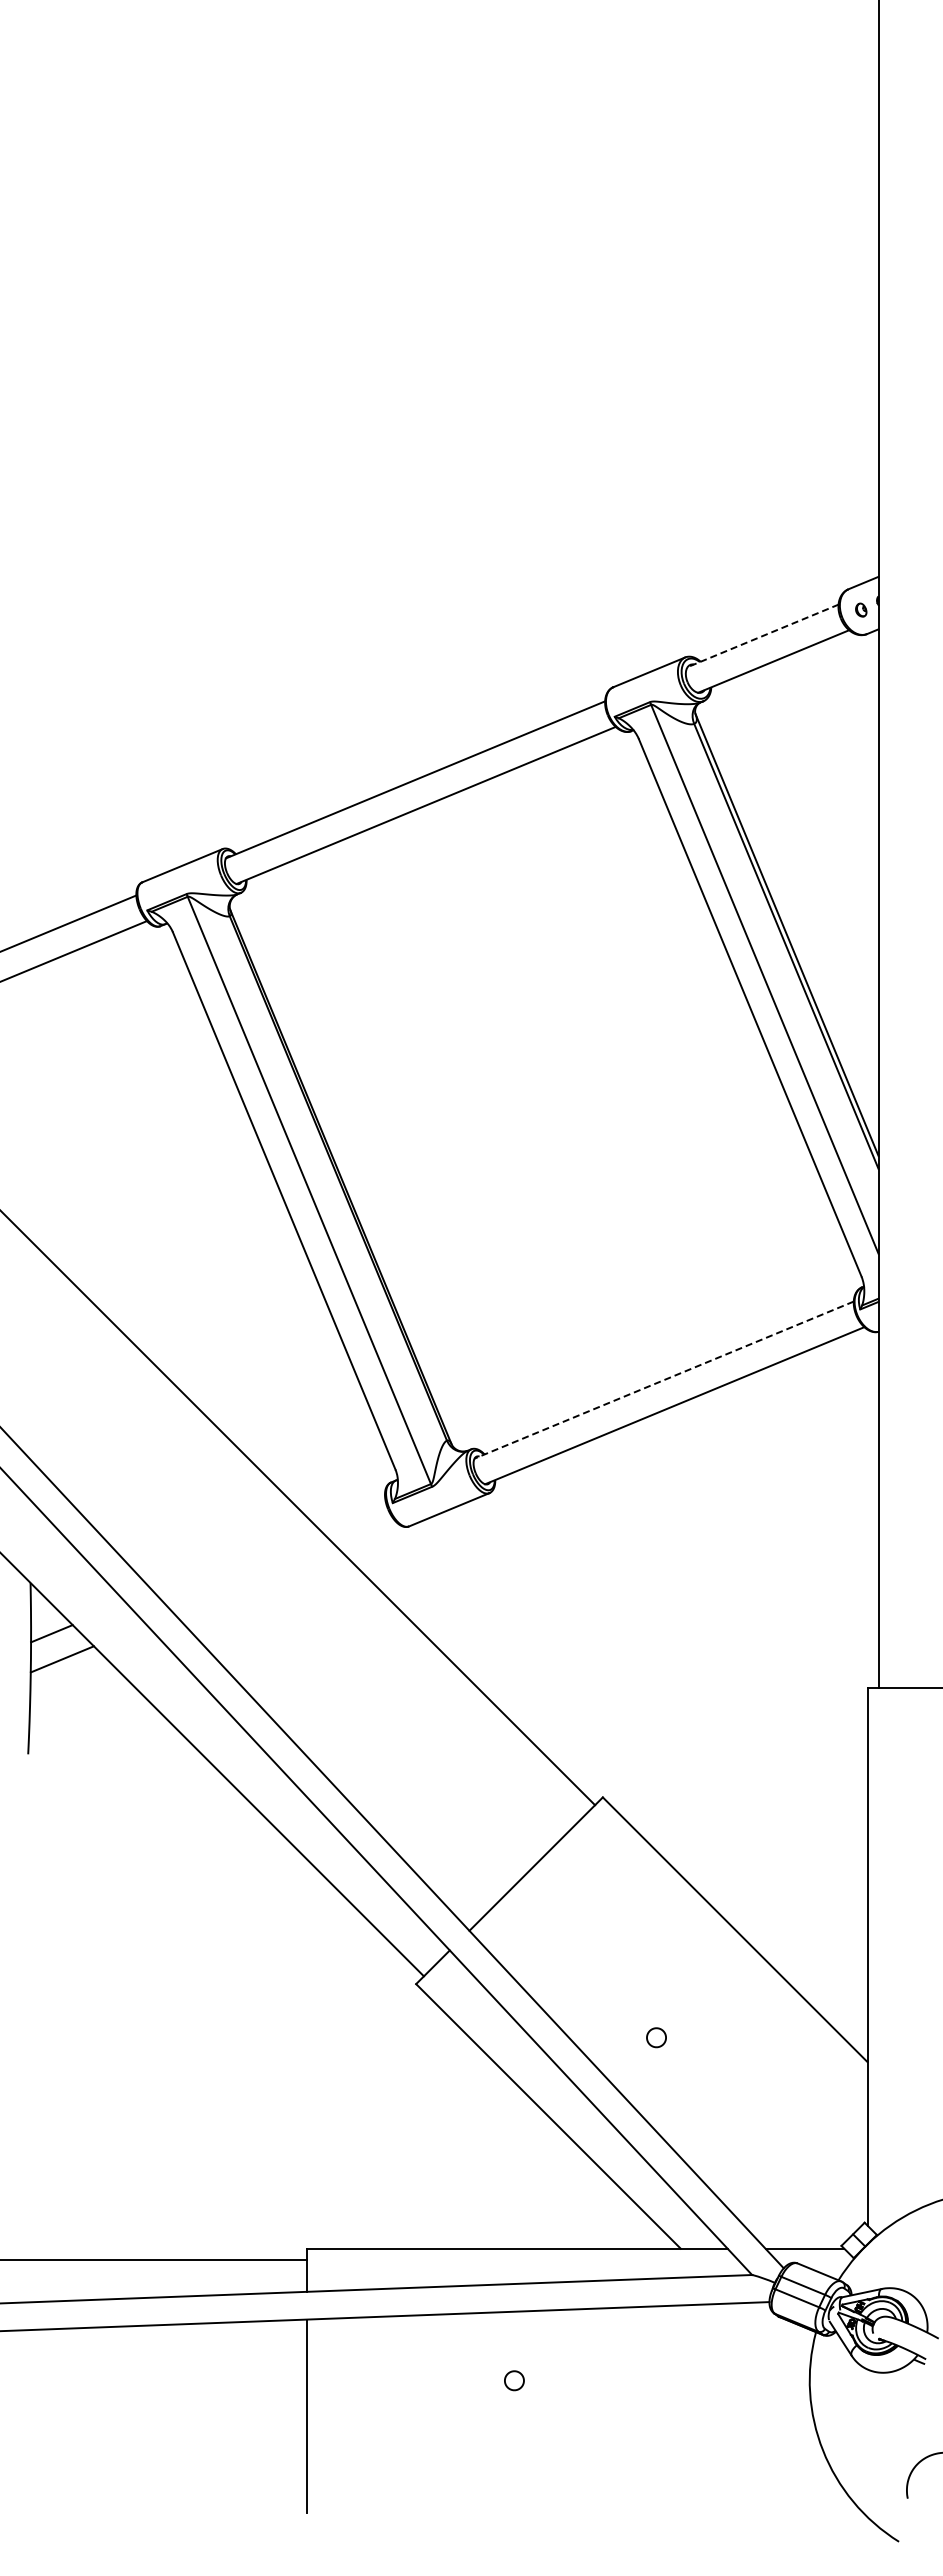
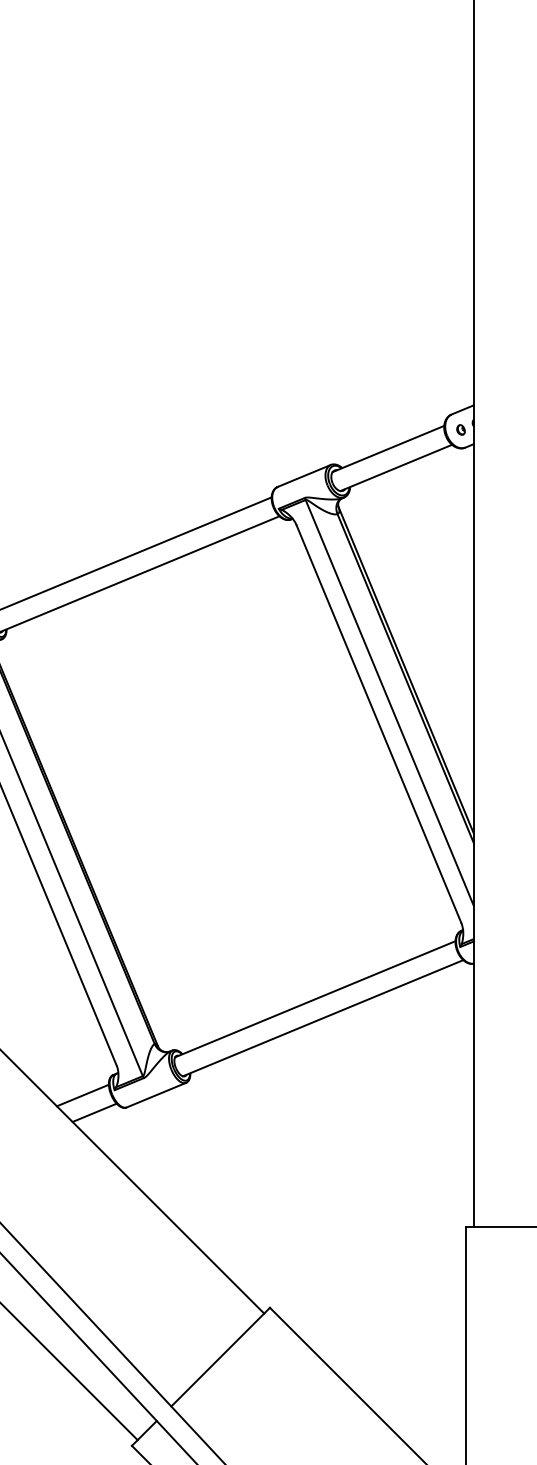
line: (763, 635) -> (388, 448), dashed -> solid
line: (663, 1380) -> (314, 999), dashed -> solid
line: (349, 1509) -> (82, 1094), added
line: (365, 1533) -> (94, 1112), added

